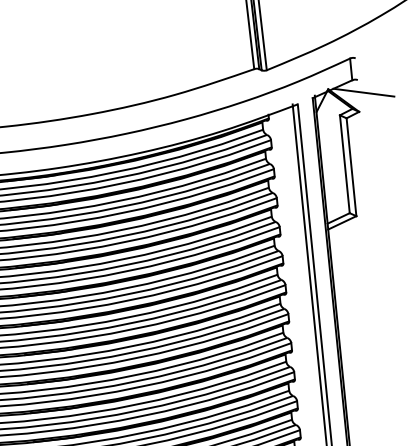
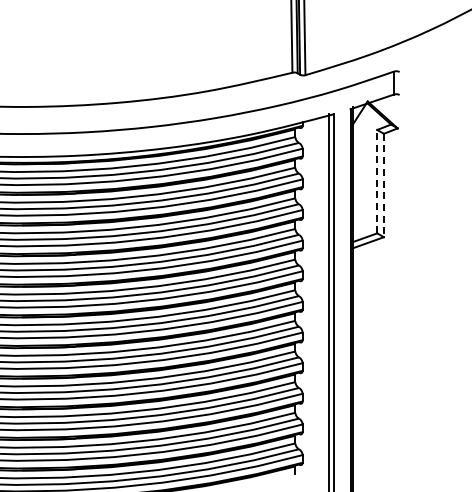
line: (363, 92) -> (404, 108), removed
line: (345, 164) -> (377, 181), solid -> dashed
line: (351, 167) -> (383, 185), solid -> dashed

